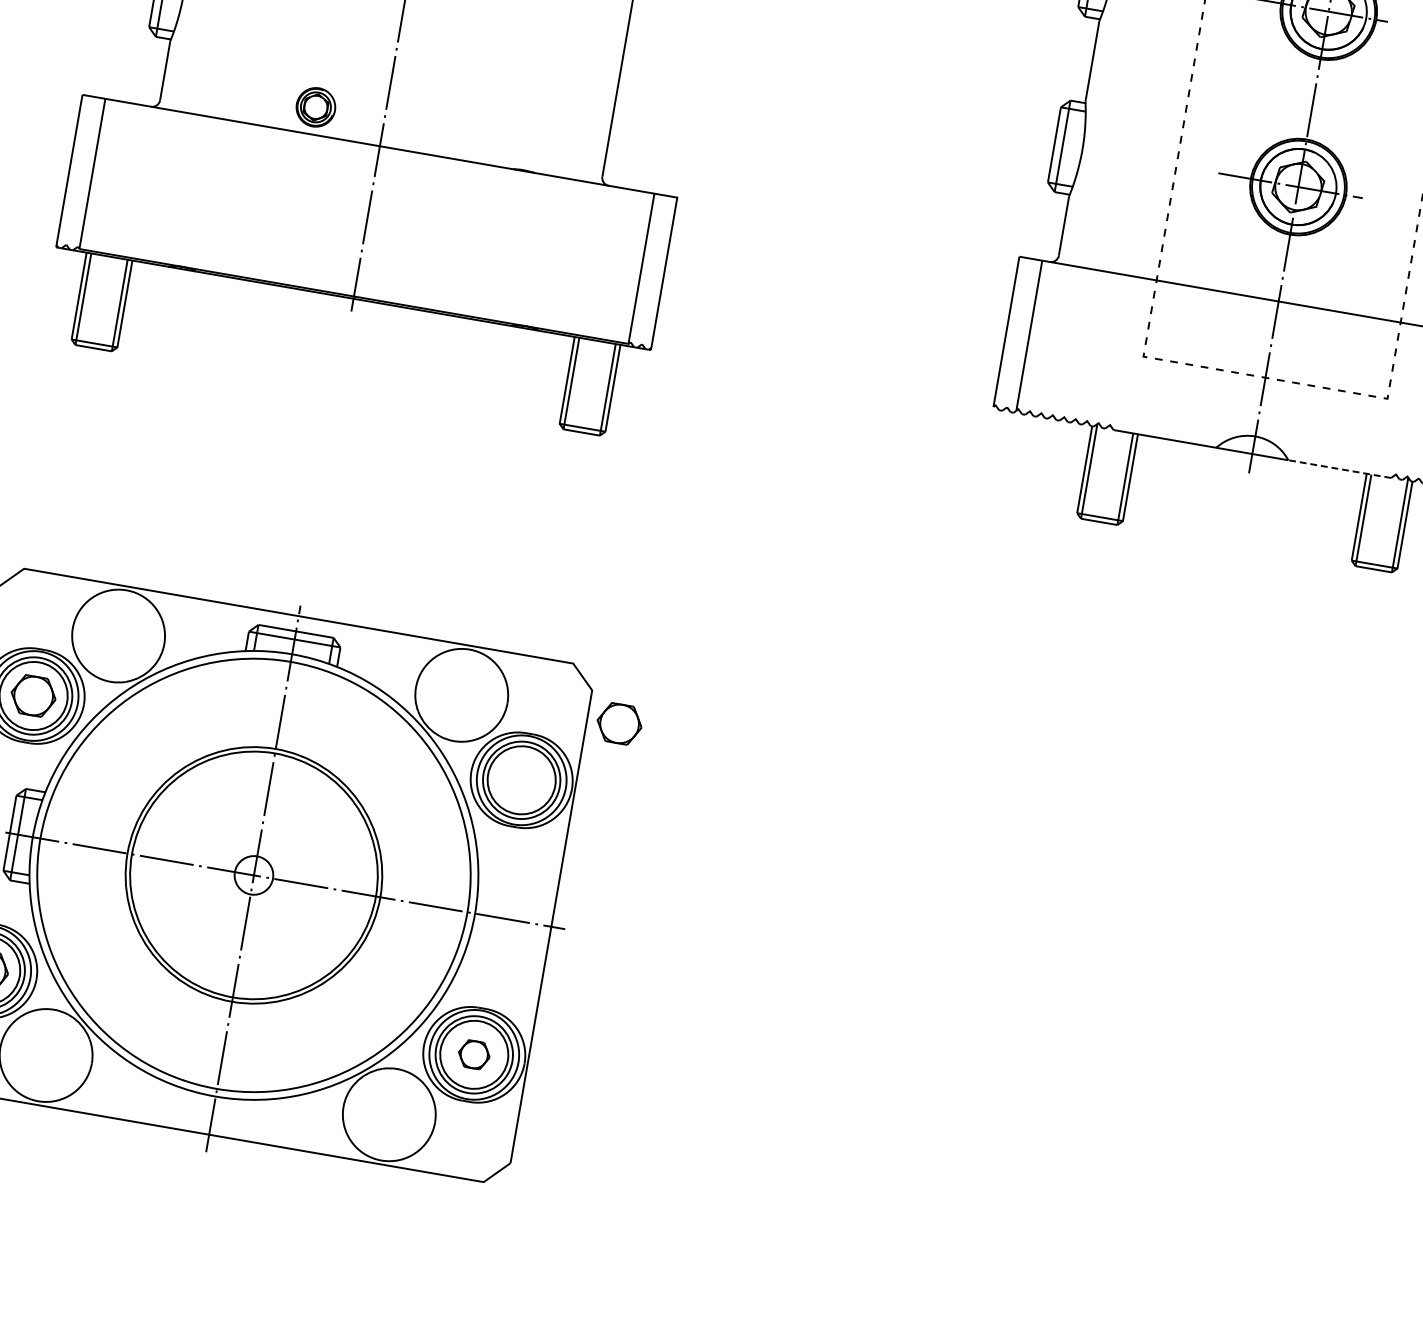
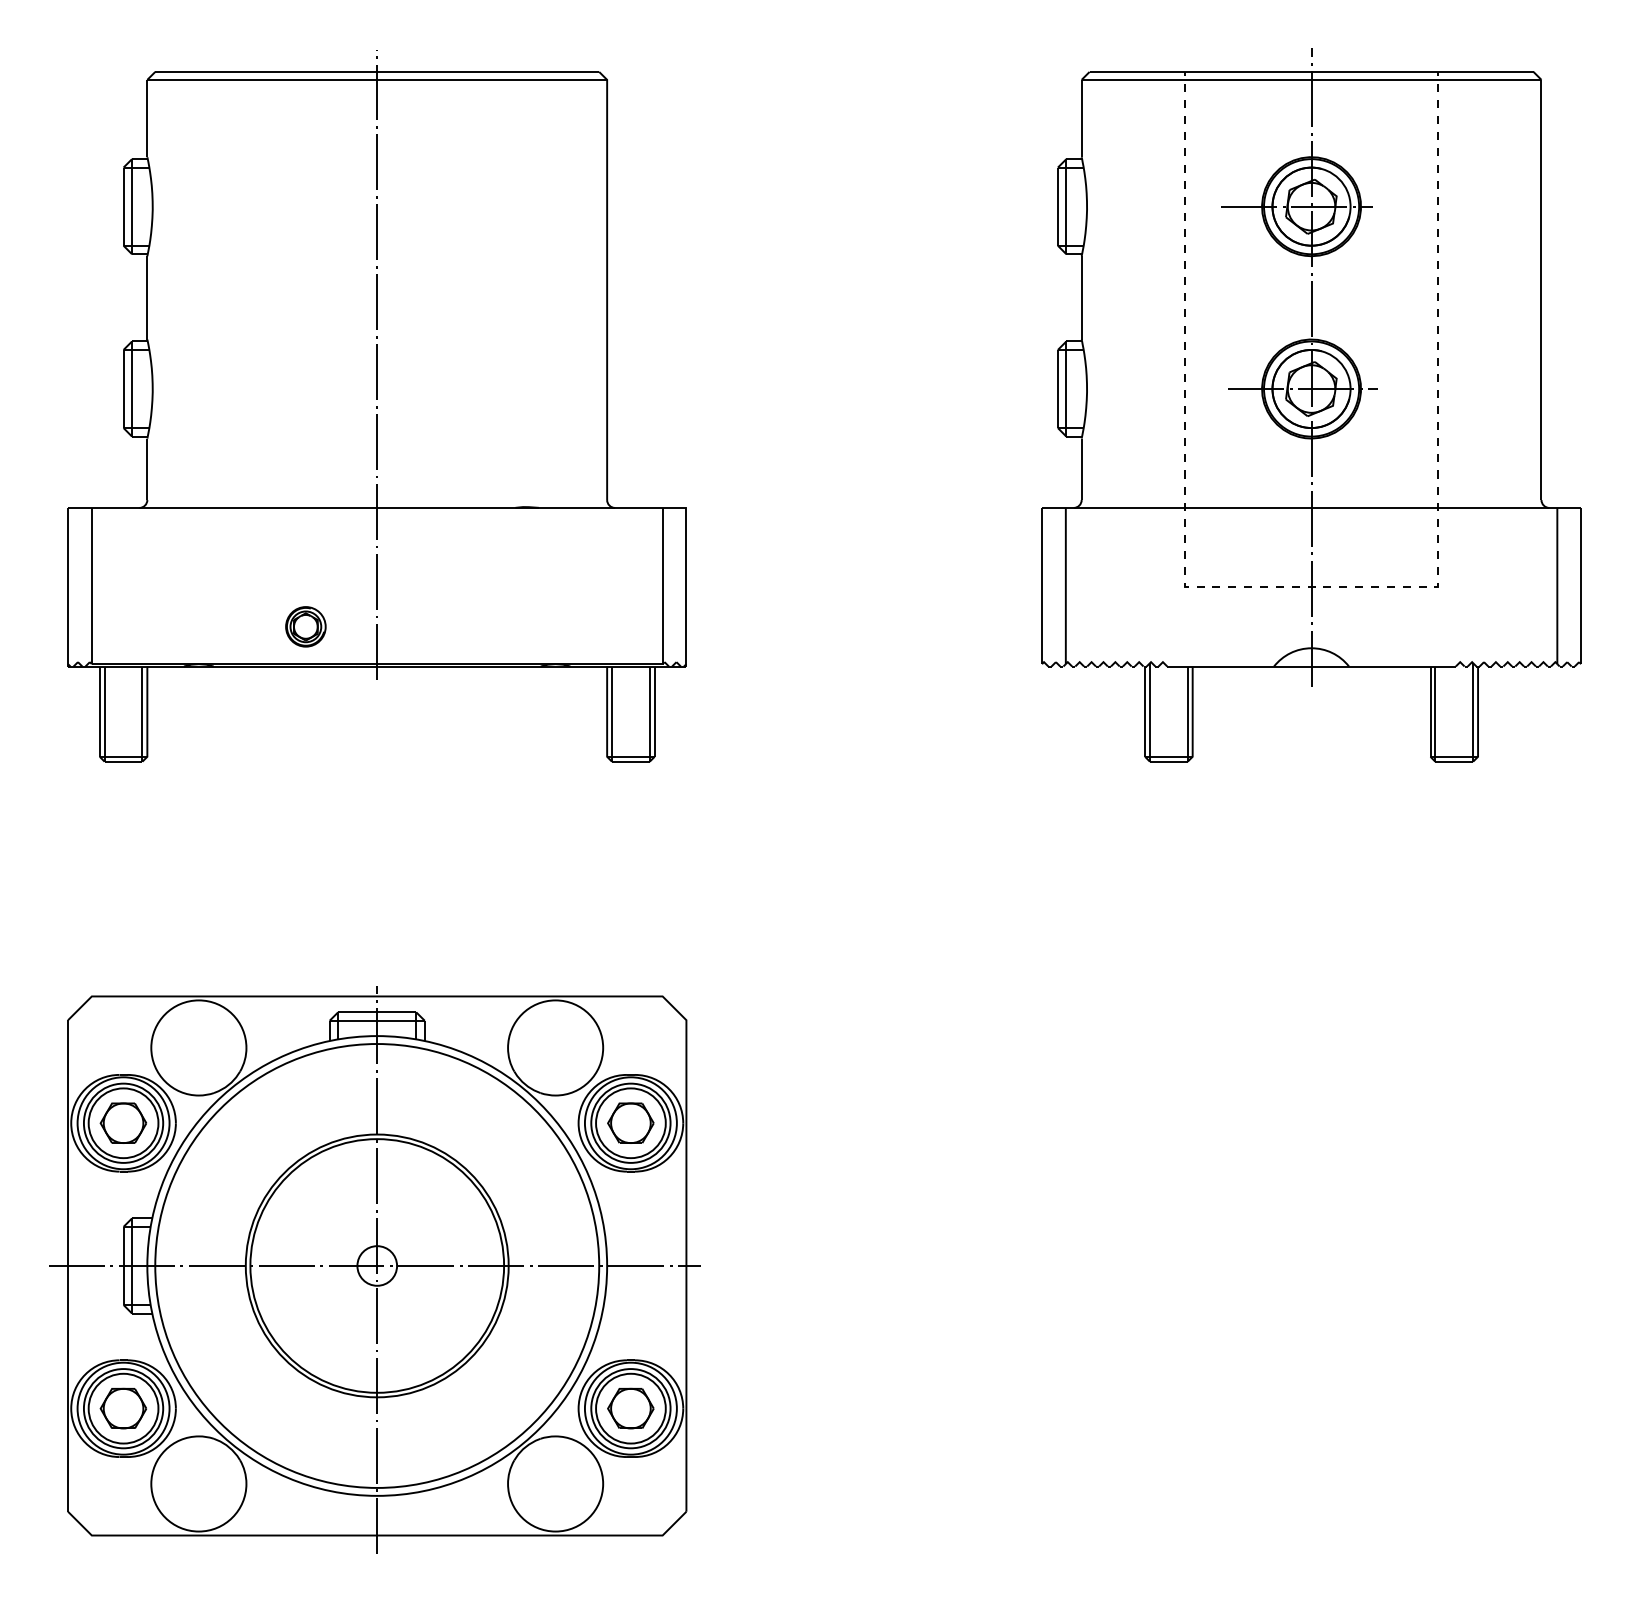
part: (315, 106) -> (305, 626), moved
line: (1338, 468) -> (1401, 666), dashed -> solid
part: (619, 723) -> (630, 1122), moved
part: (473, 1054) -> (630, 1408), size x1.43

